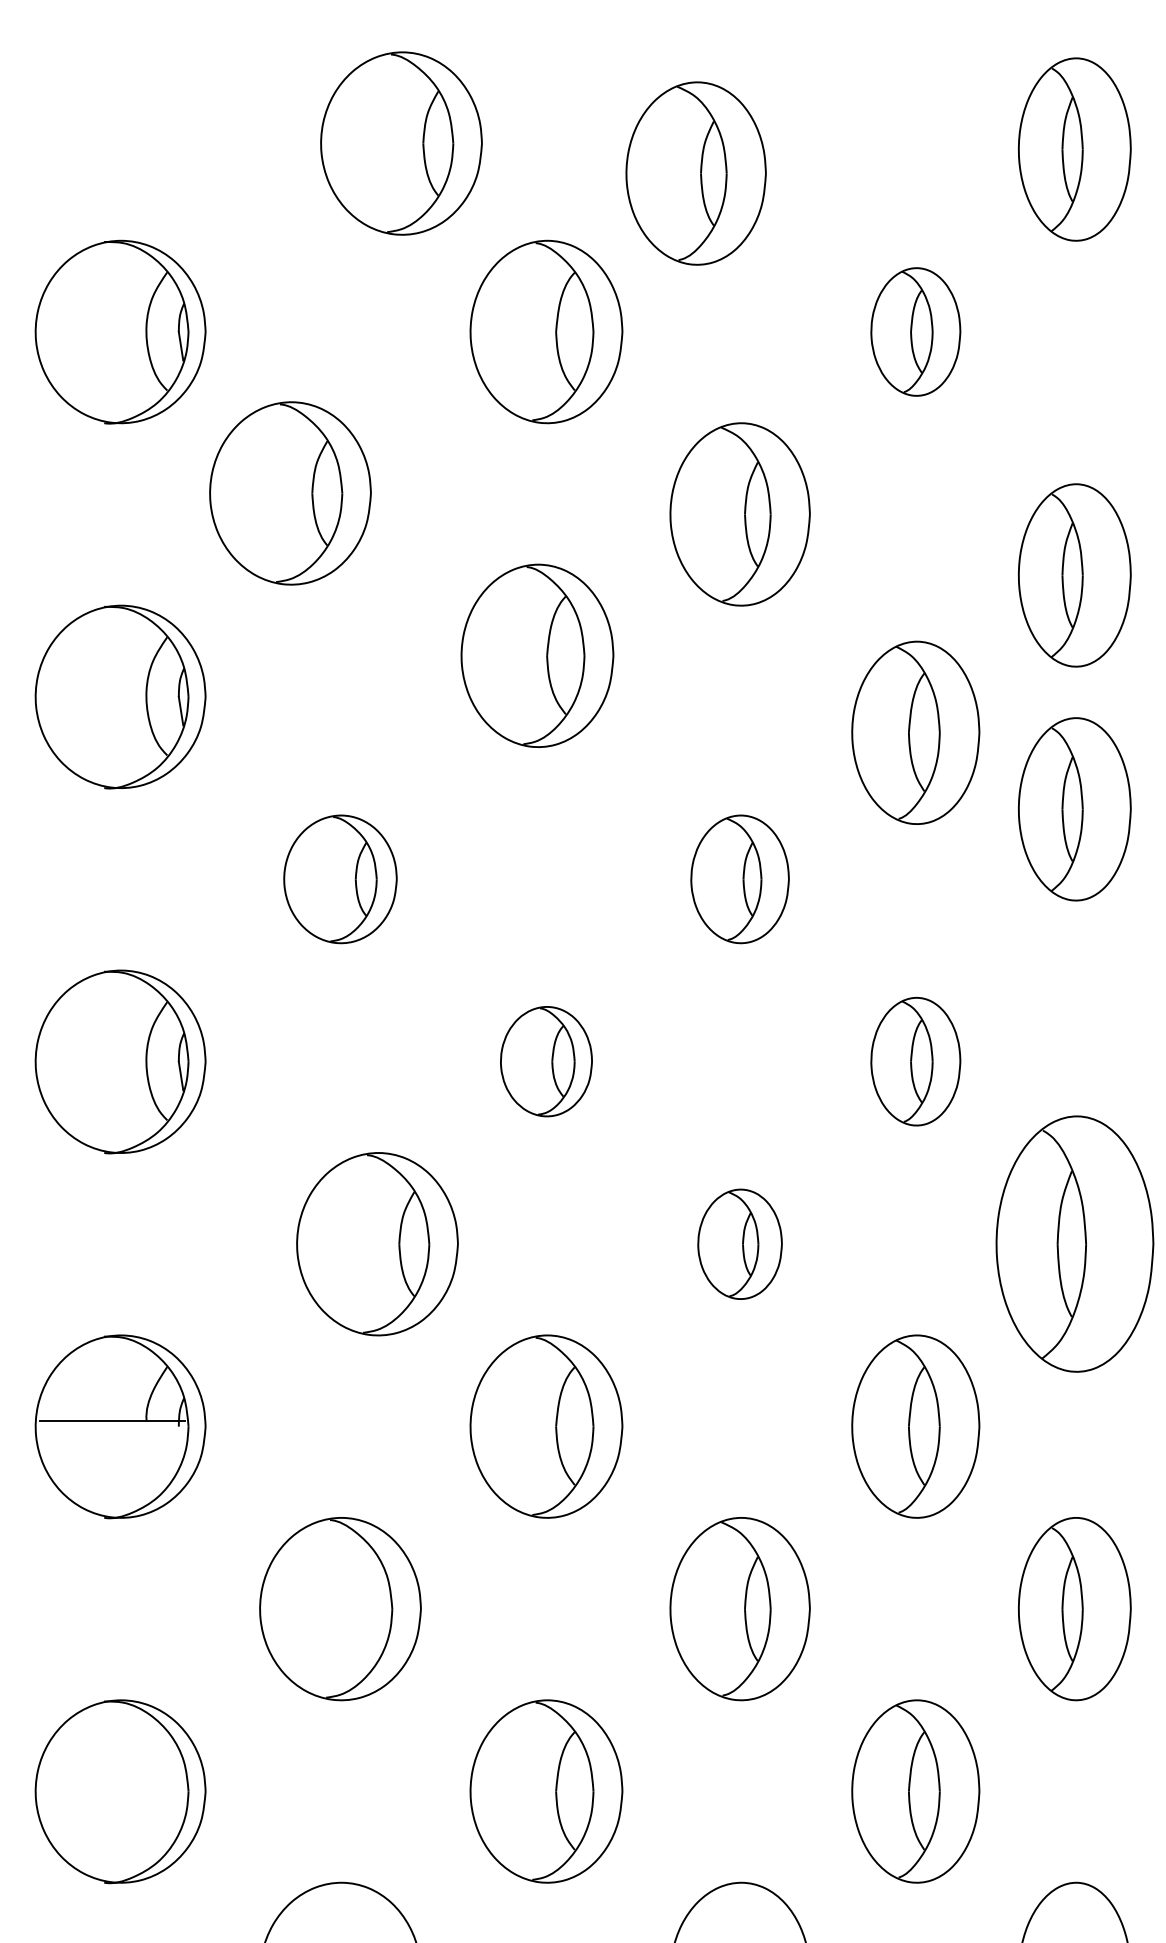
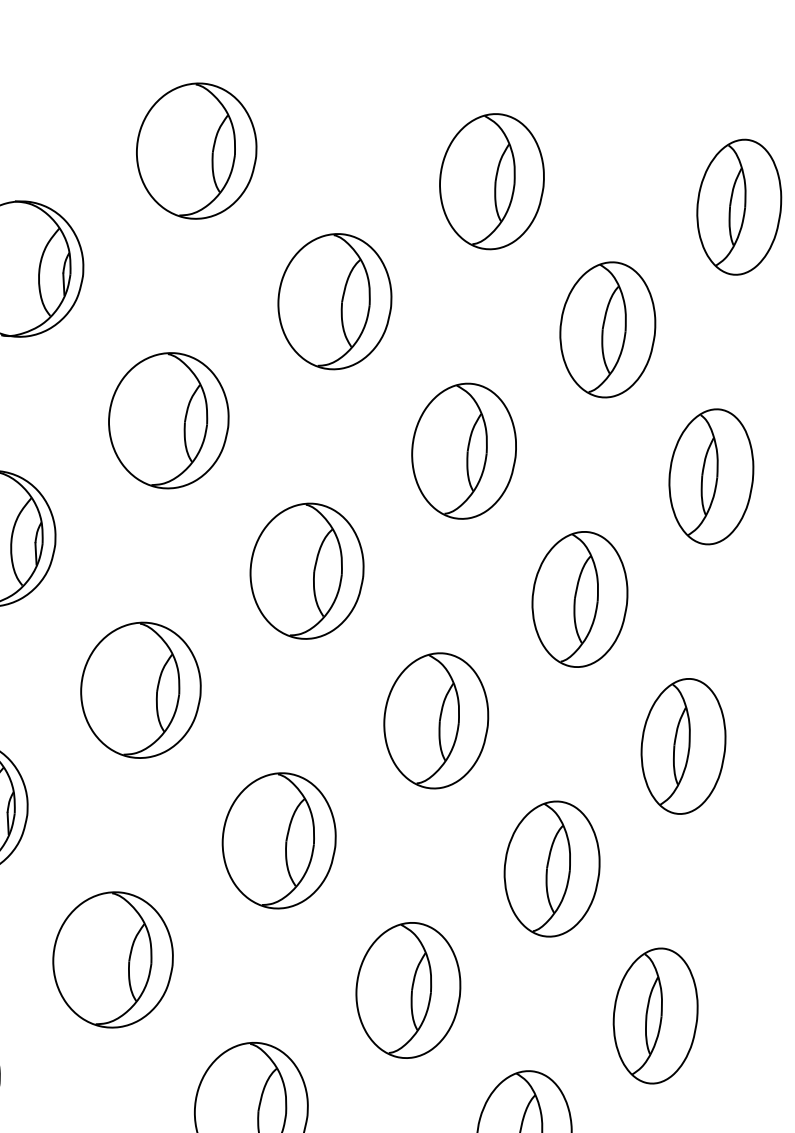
part: (401, 143) -> (196, 151), moved
part: (695, 173) -> (491, 181), moved
part: (915, 331) -> (607, 329), size x1.43
part: (290, 493) -> (168, 420), moved
part: (1074, 575) -> (711, 476), moved
part: (537, 655) -> (307, 570), moved
part: (915, 732) -> (579, 599), moved
part: (1074, 809) -> (683, 746), moved
part: (340, 879) -> (140, 690), size x1.43
part: (739, 879) -> (435, 720), size x1.43
part: (546, 1061) -> (279, 840), size x1.67
part: (915, 1061) -> (551, 868), size x1.43
part: (377, 1244) -> (113, 960), moved
part: (739, 1244) -> (407, 990), size x1.67
part: (1074, 1244) -> (655, 1016), size x0.71

